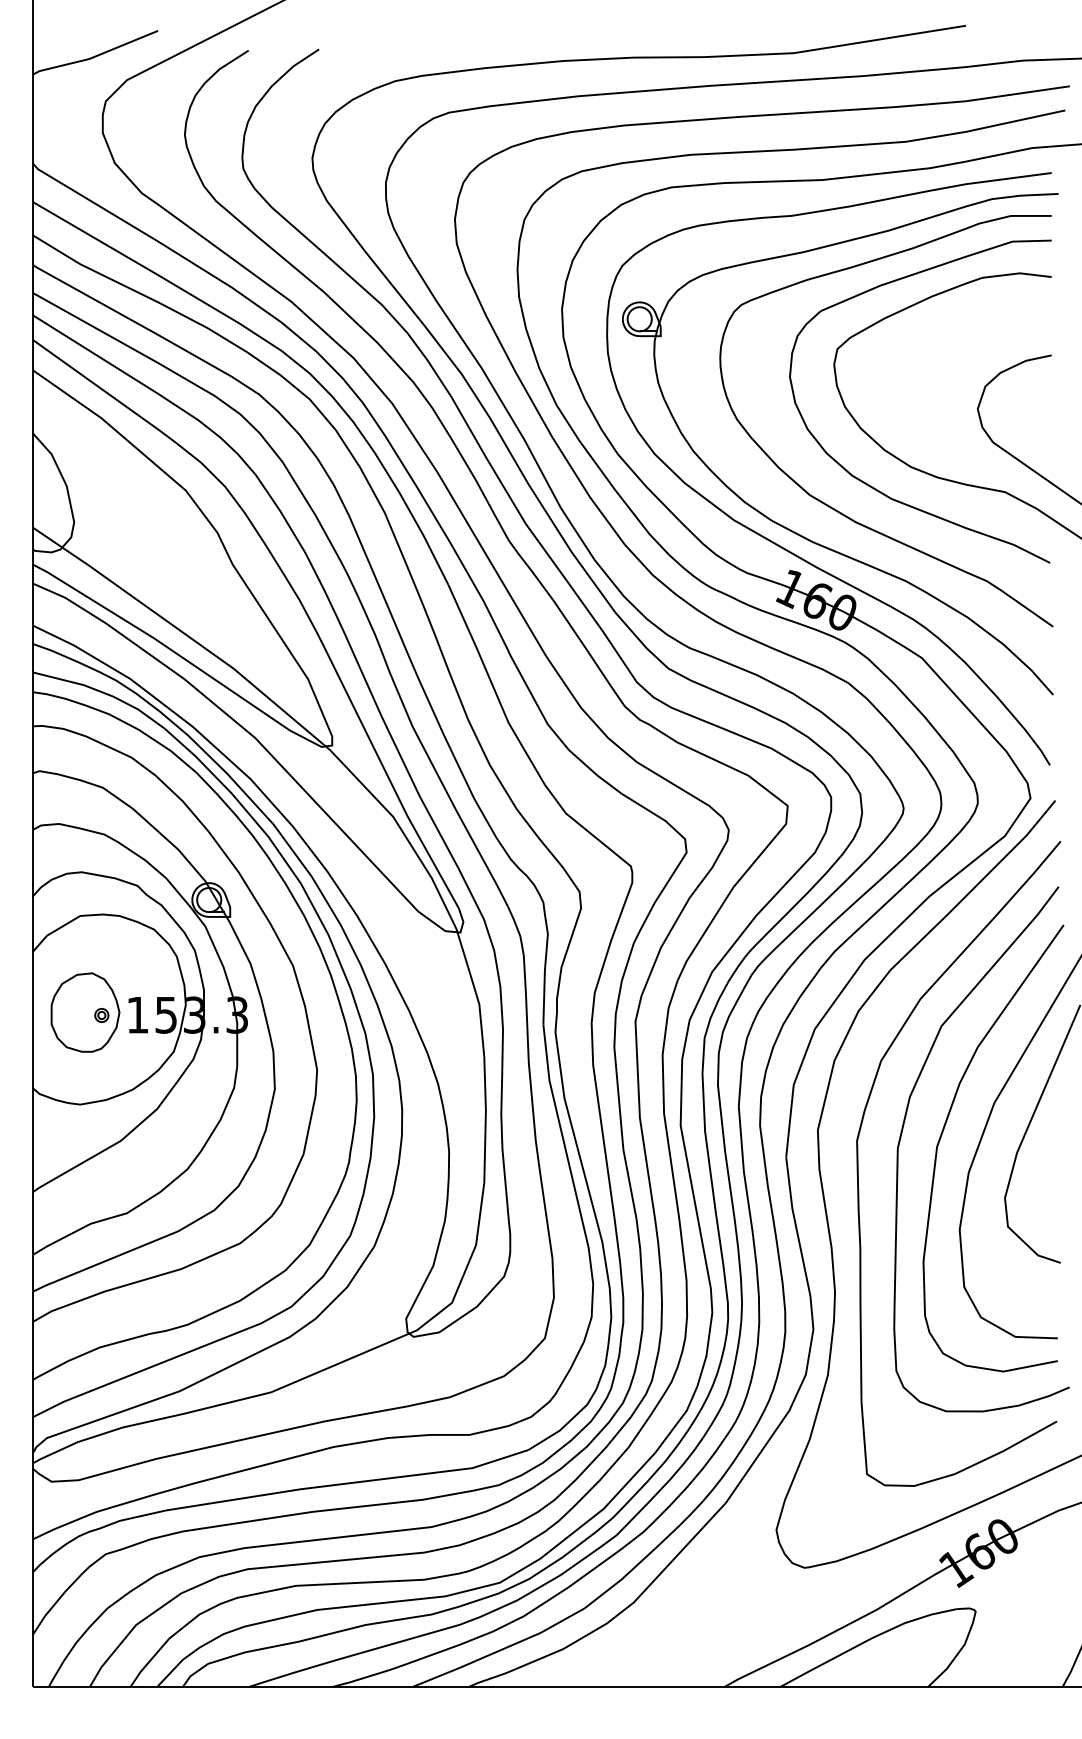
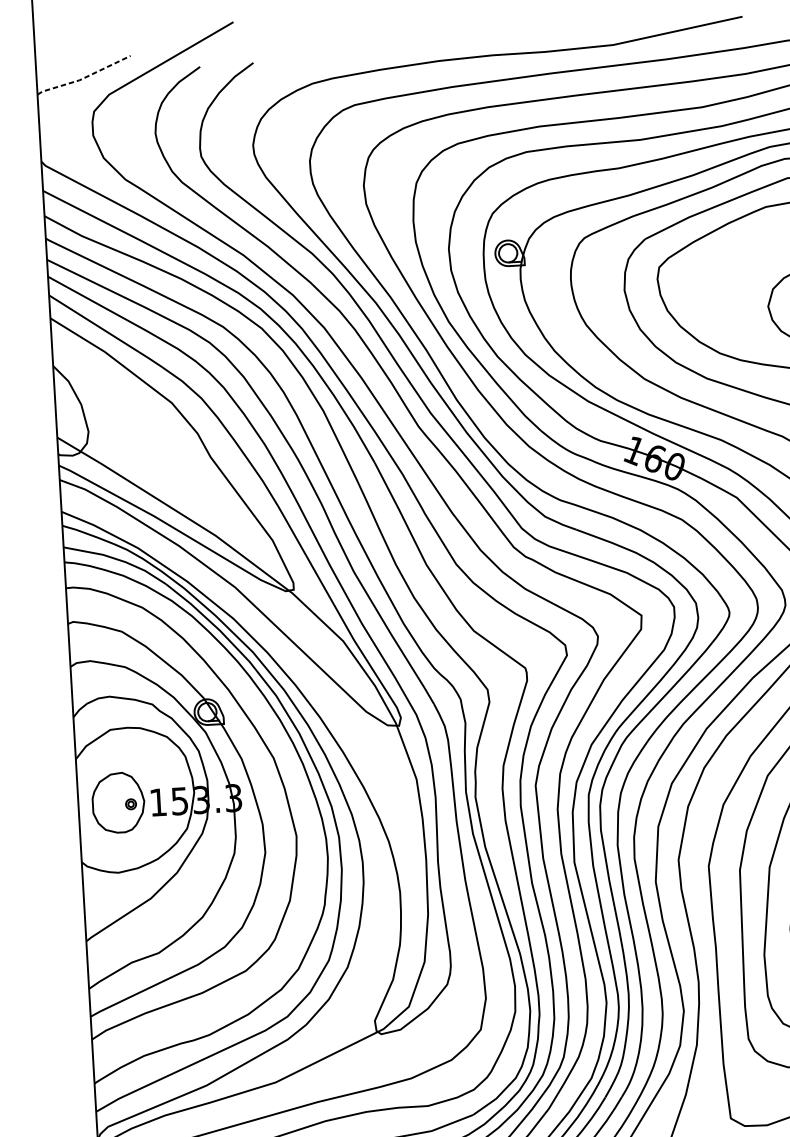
line: (95, 56) -> (84, 78), solid -> dashed

